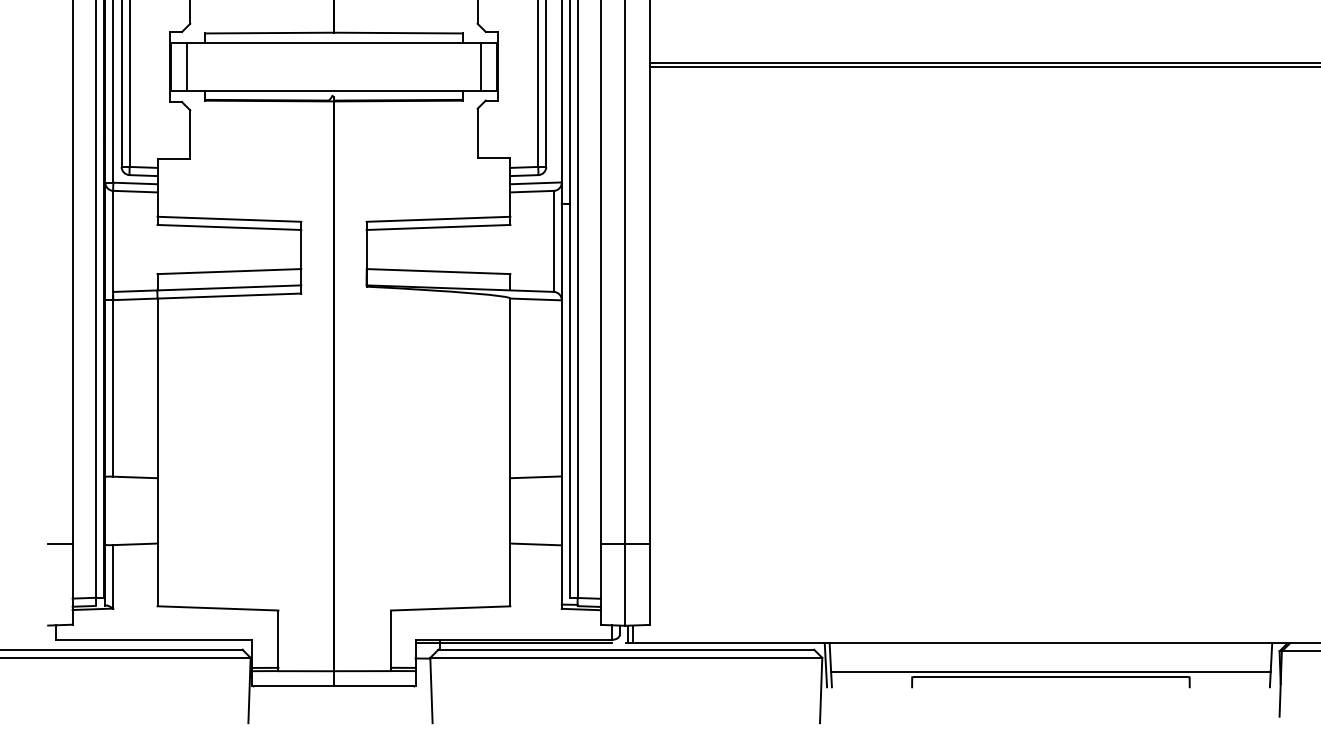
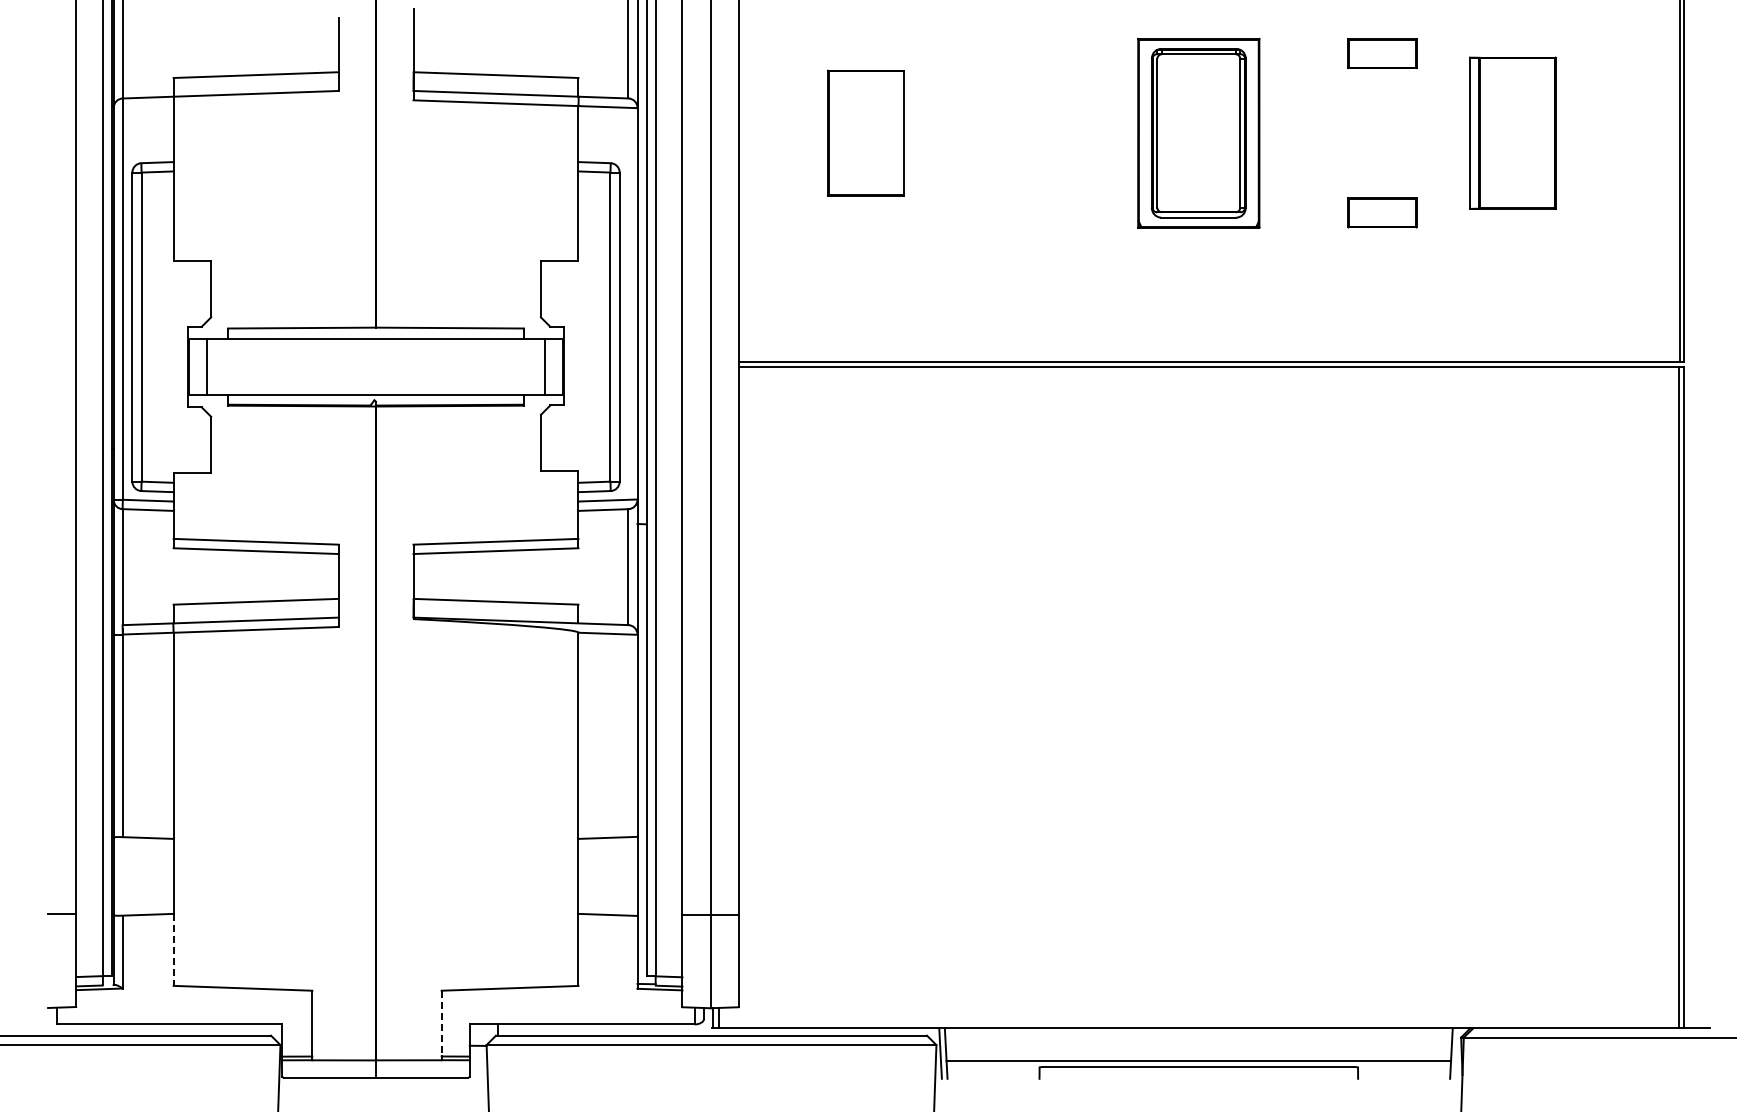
line: (157, 575) -> (173, 950), solid -> dashed
line: (391, 639) -> (441, 1023), solid -> dashed
line: (512, 643) -> (581, 1028), removed

